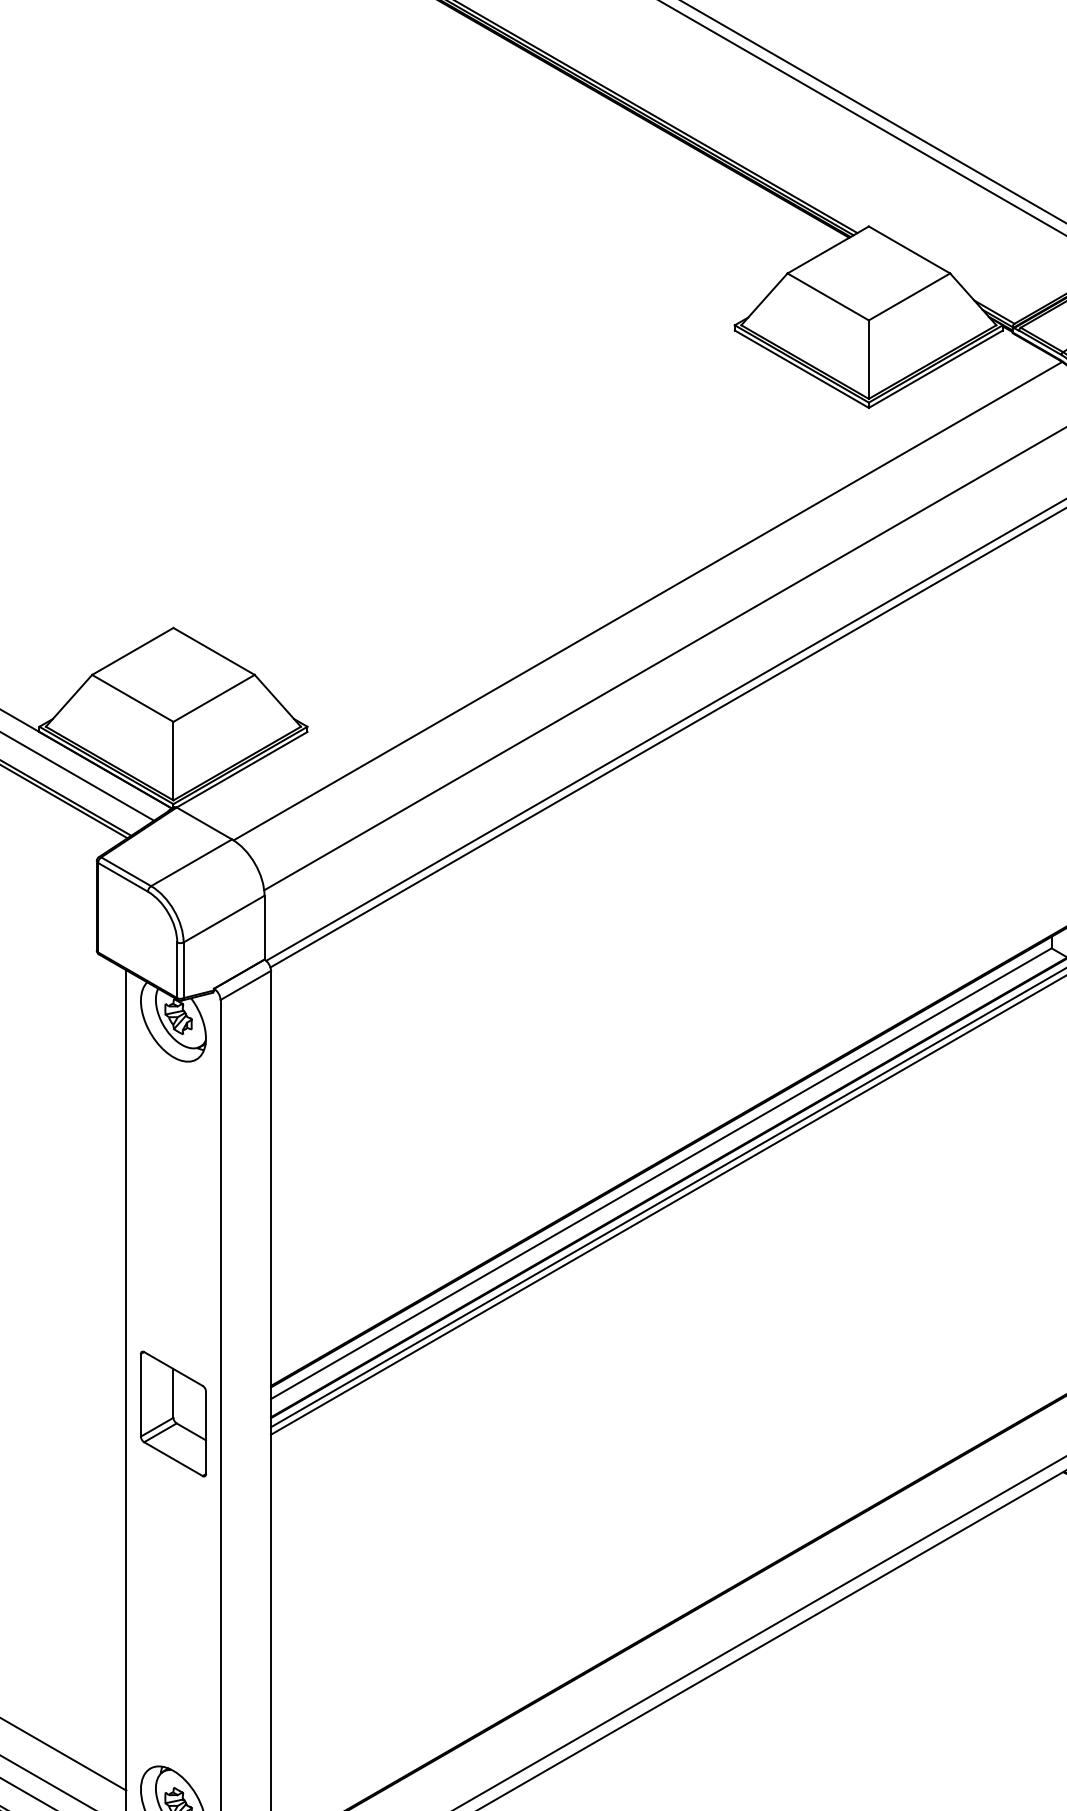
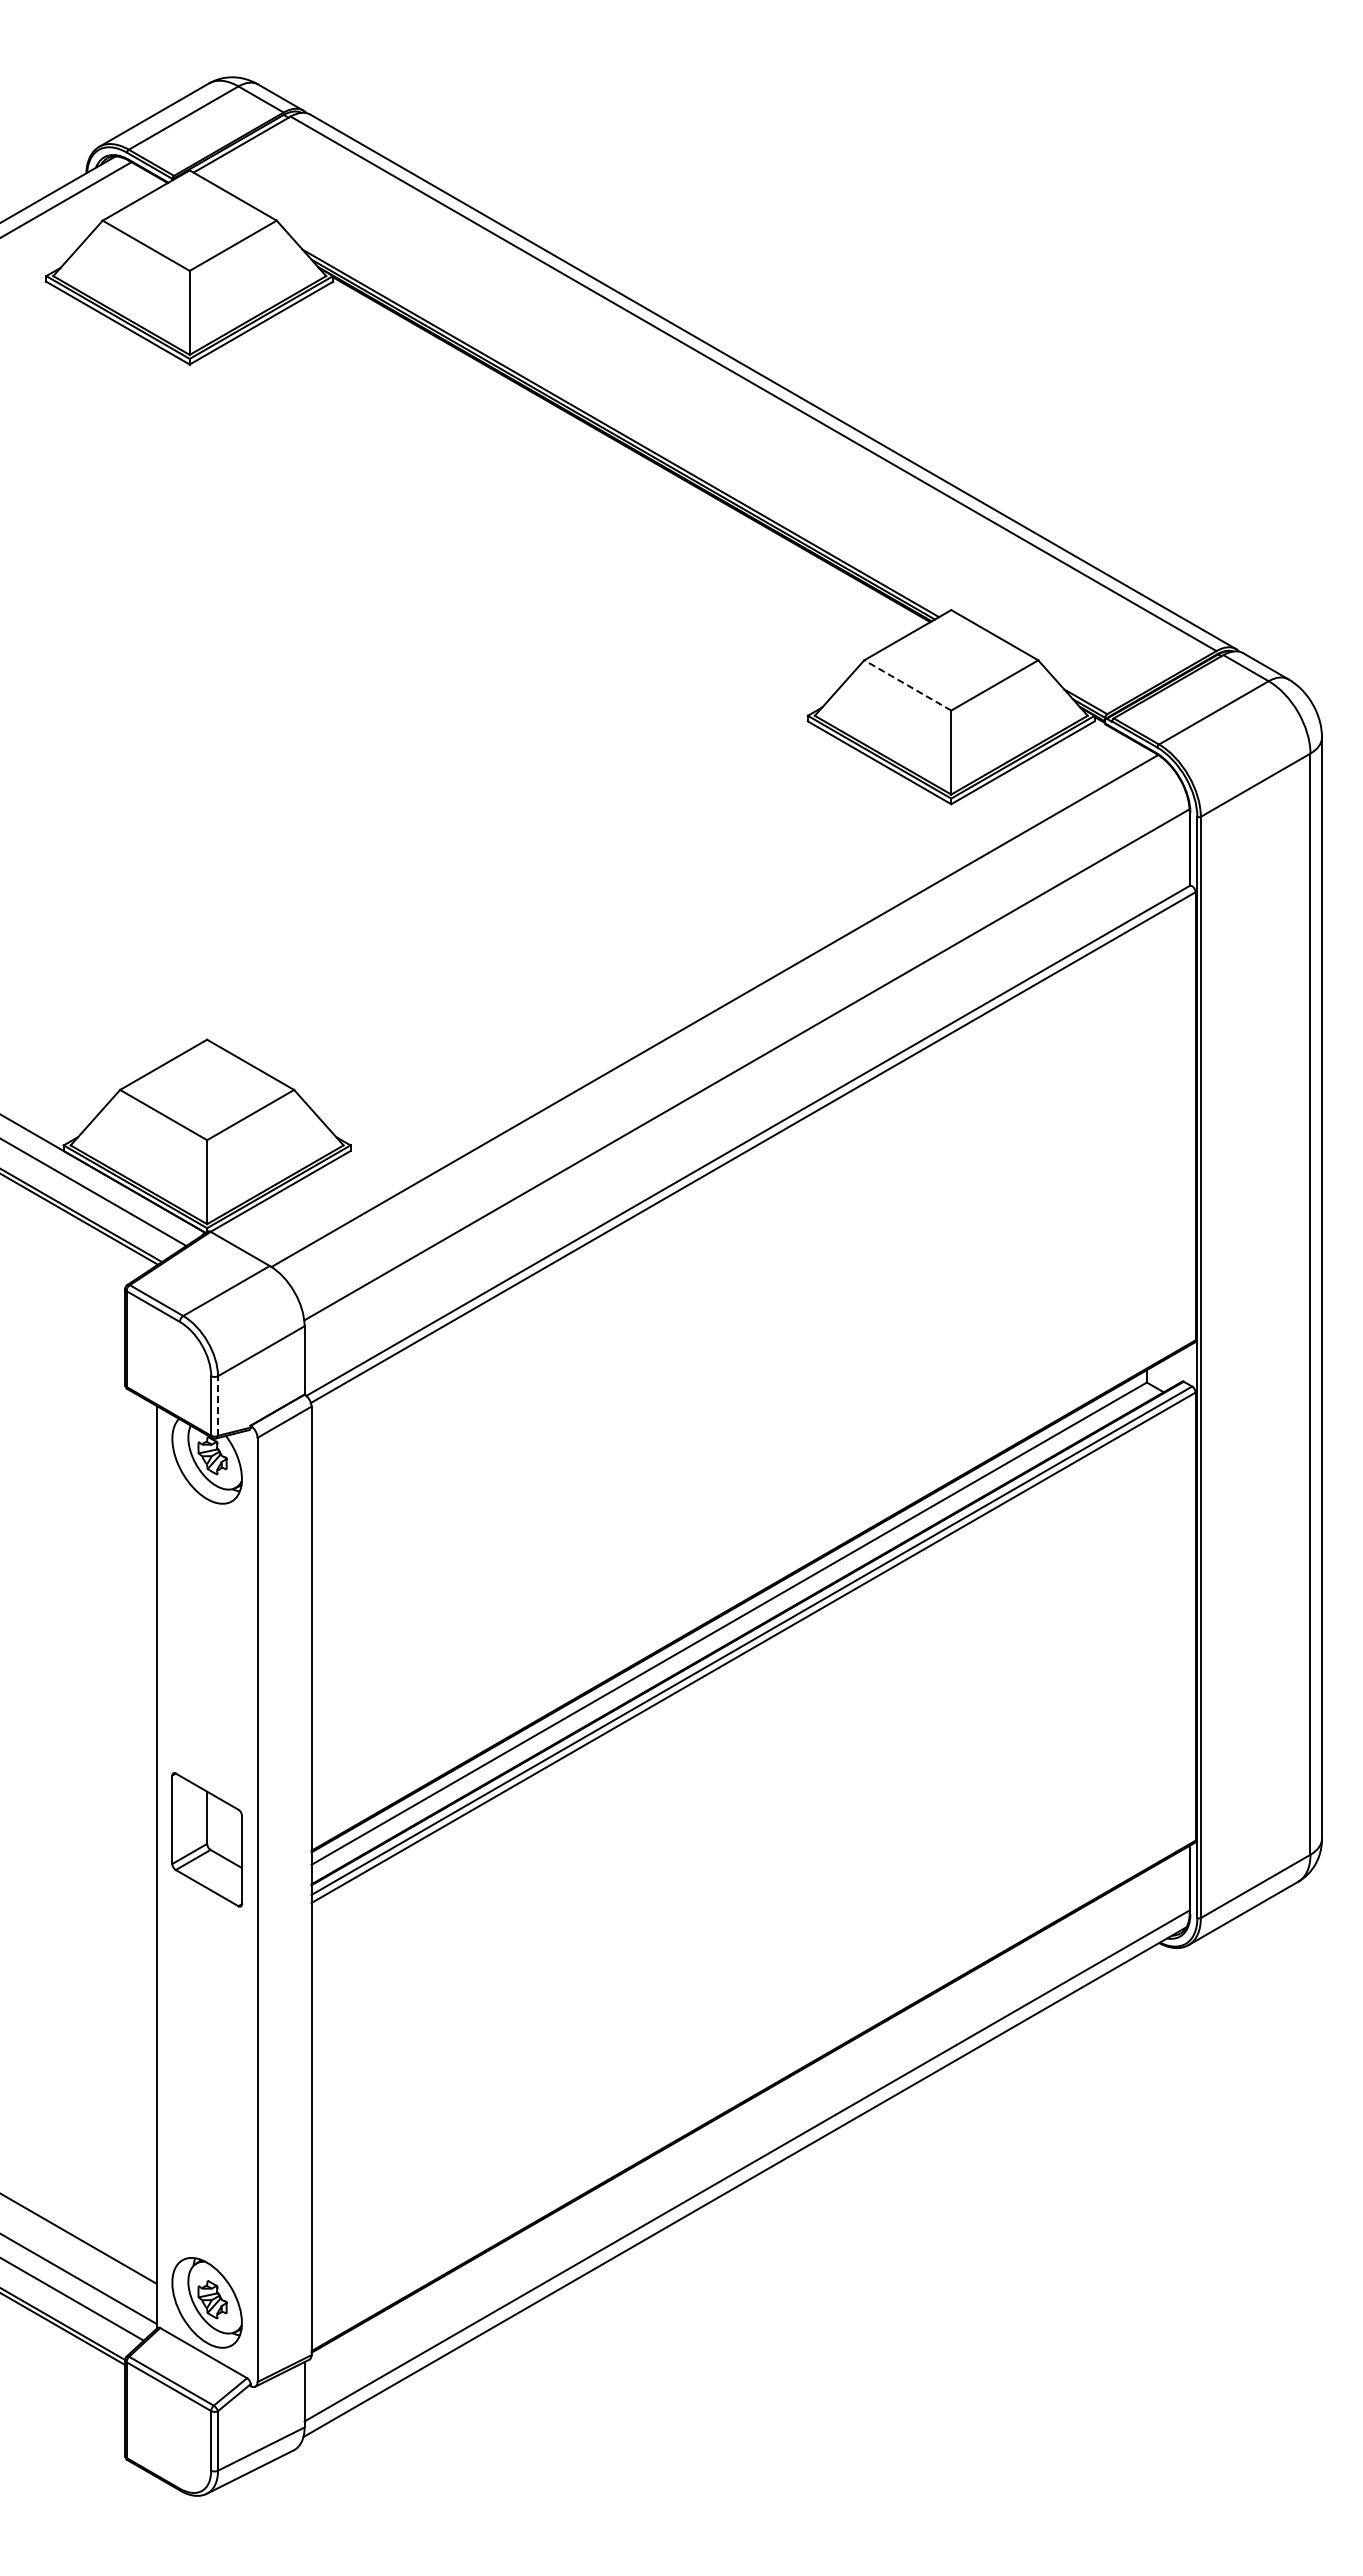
line: (827, 296) -> (907, 685), solid -> dashed
line: (184, 970) -> (218, 1406), solid -> dashed
part: (172, 1413) -> (206, 1839), moved

